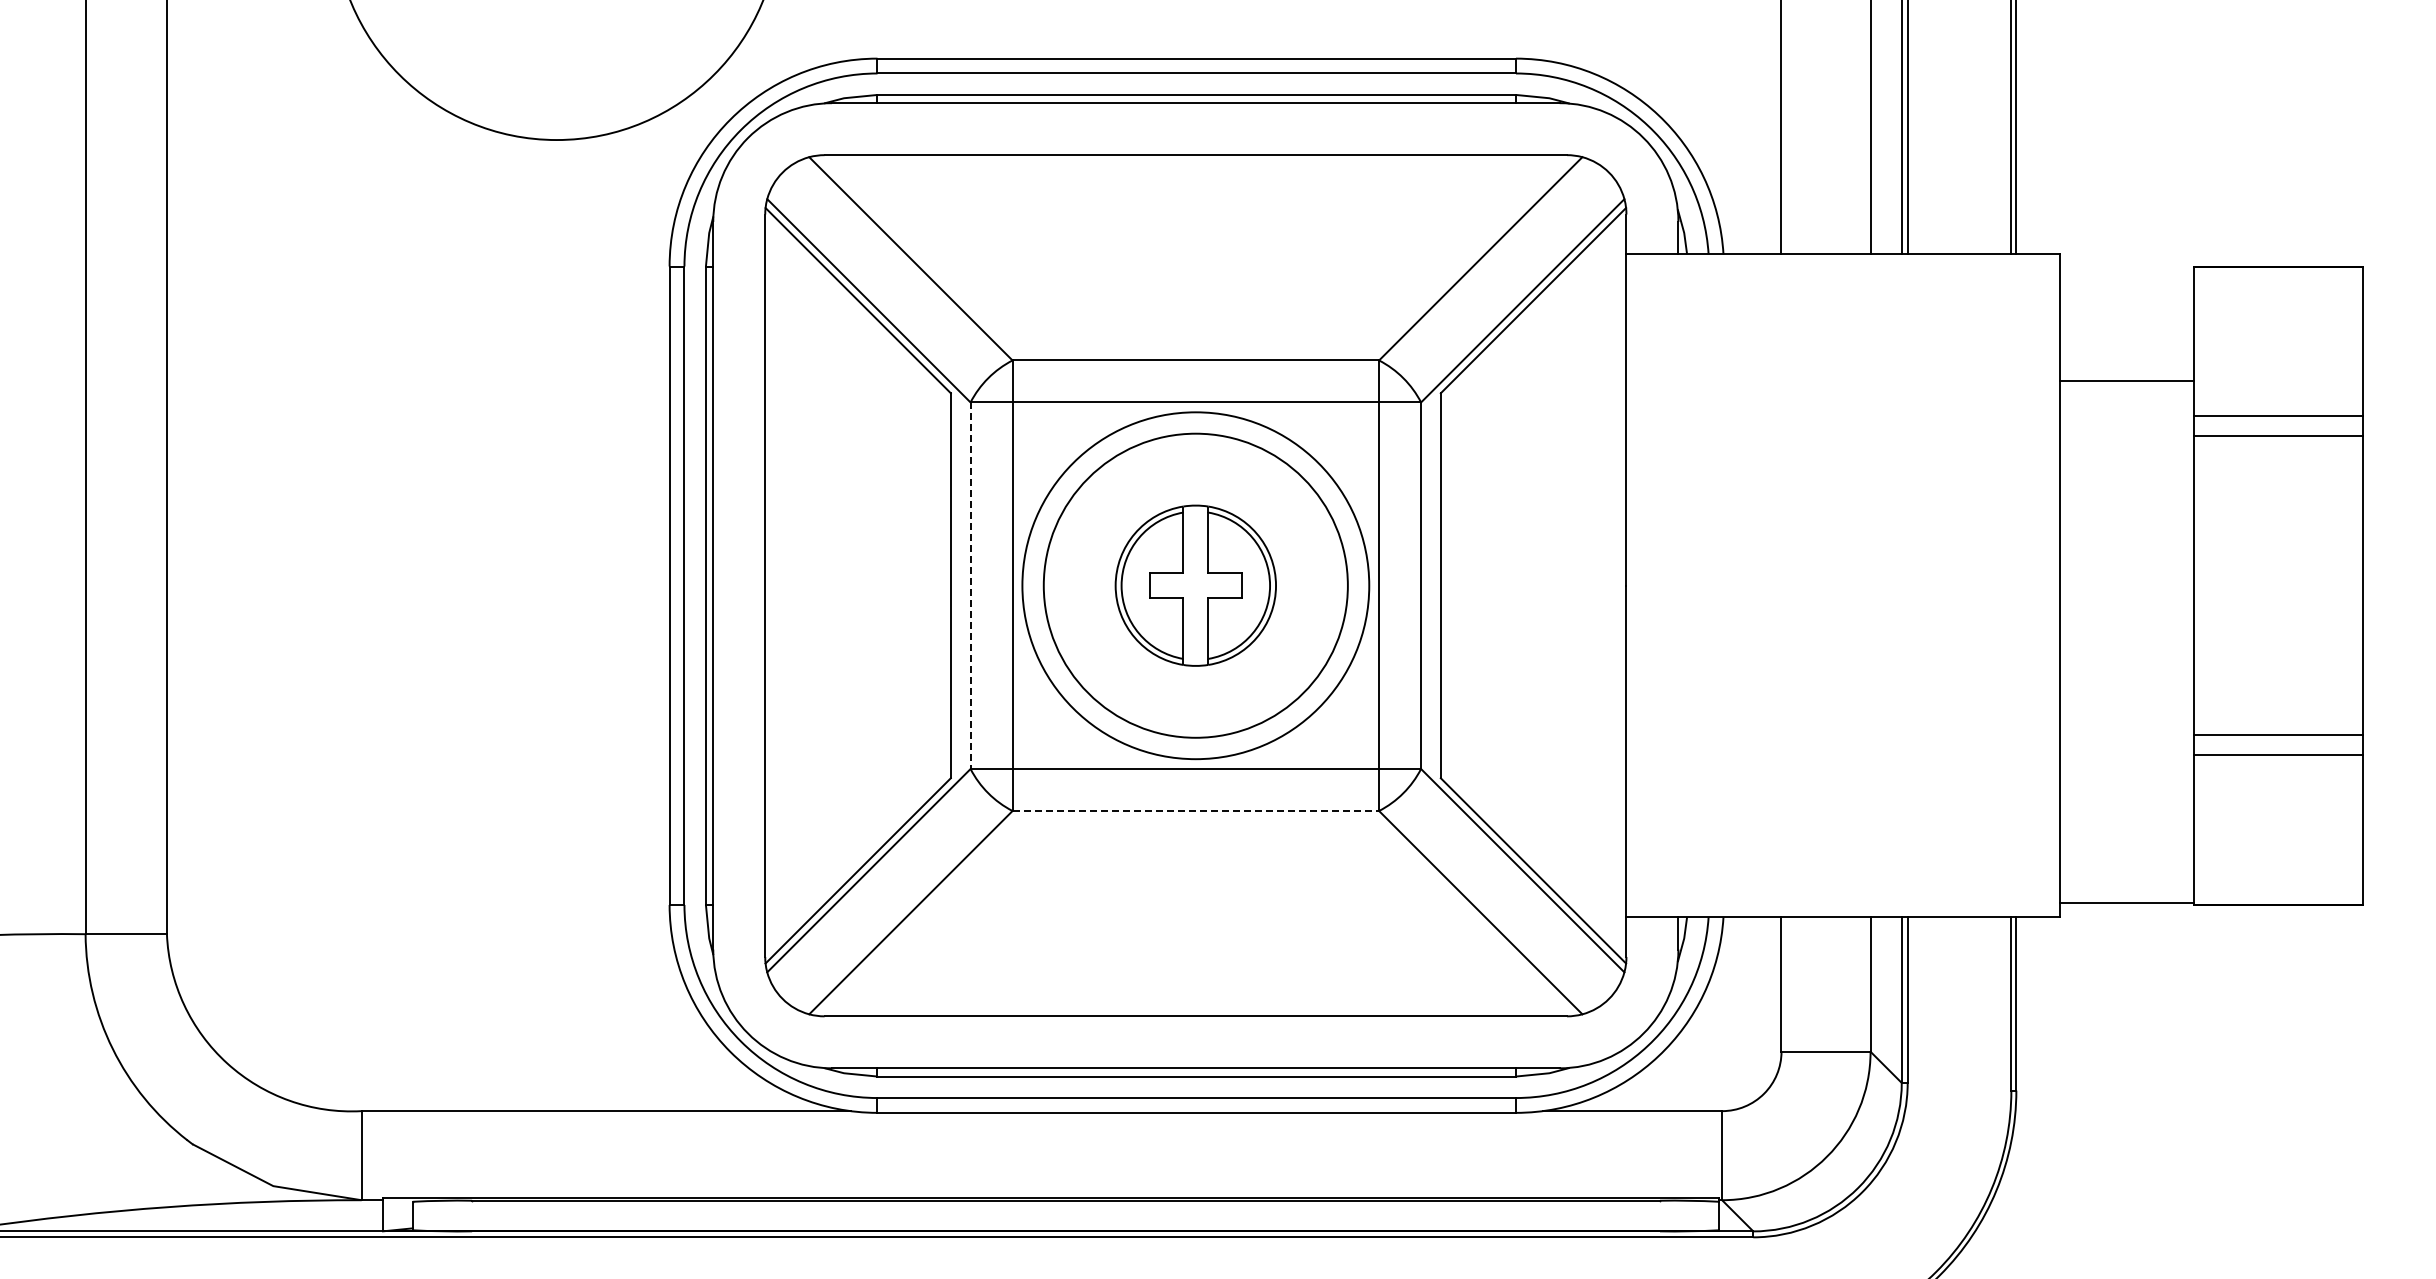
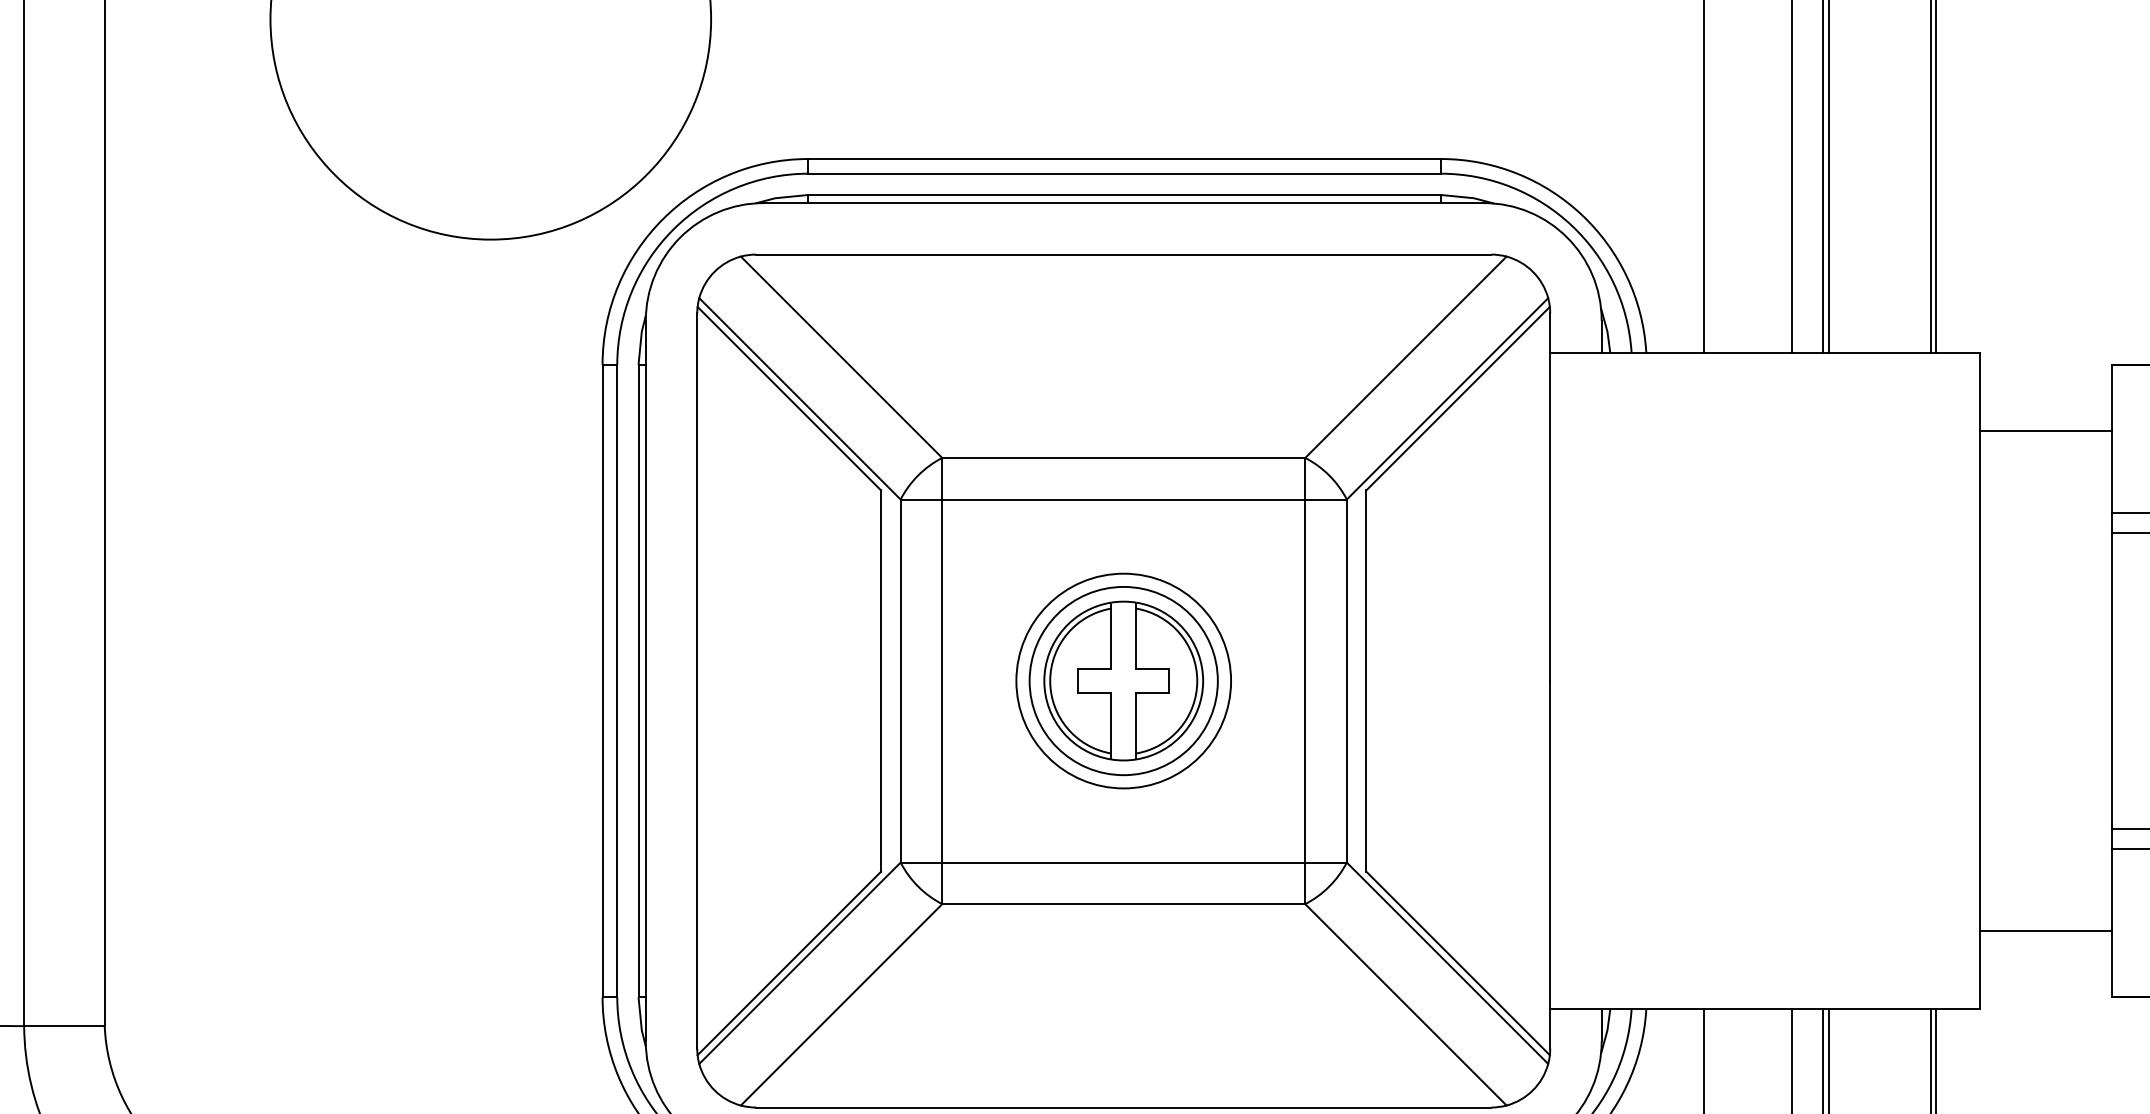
line: (2126, 381) -> (2045, 431), moved
circle: (1195, 585) -> (1123, 680), size x0.62
circle: (1195, 585) -> (1123, 680), size x0.62
line: (970, 586) -> (900, 681), dashed -> solid
line: (1196, 811) -> (1124, 904), dashed -> solid
line: (2126, 903) -> (2045, 931), moved

